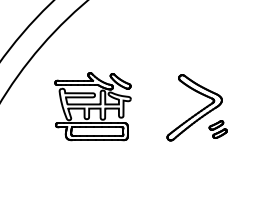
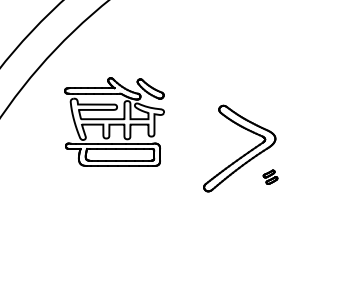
part: (93, 106) -> (114, 121), moved
part: (218, 129) -> (270, 177), size x0.6

